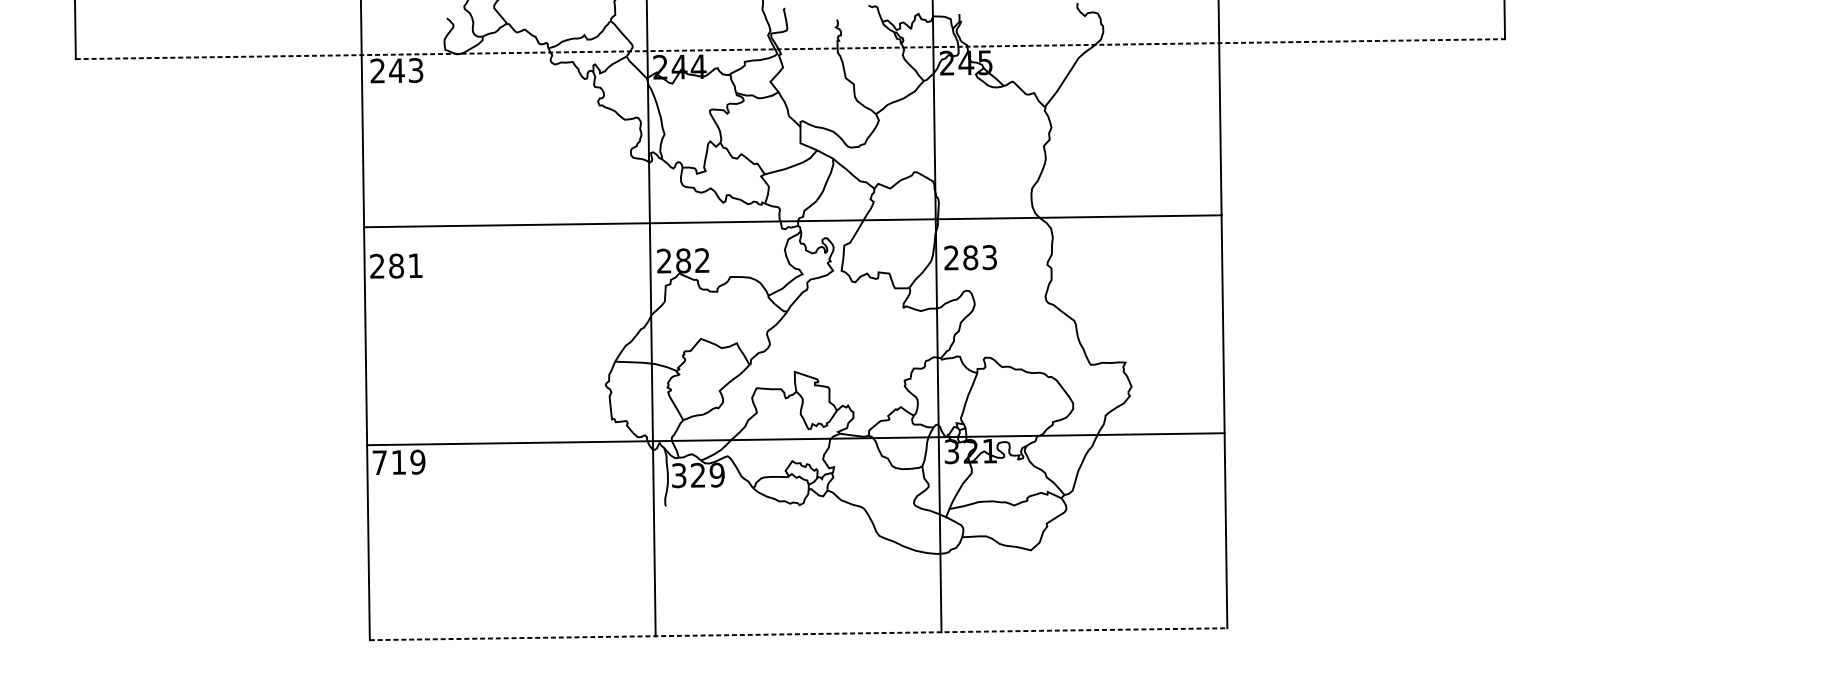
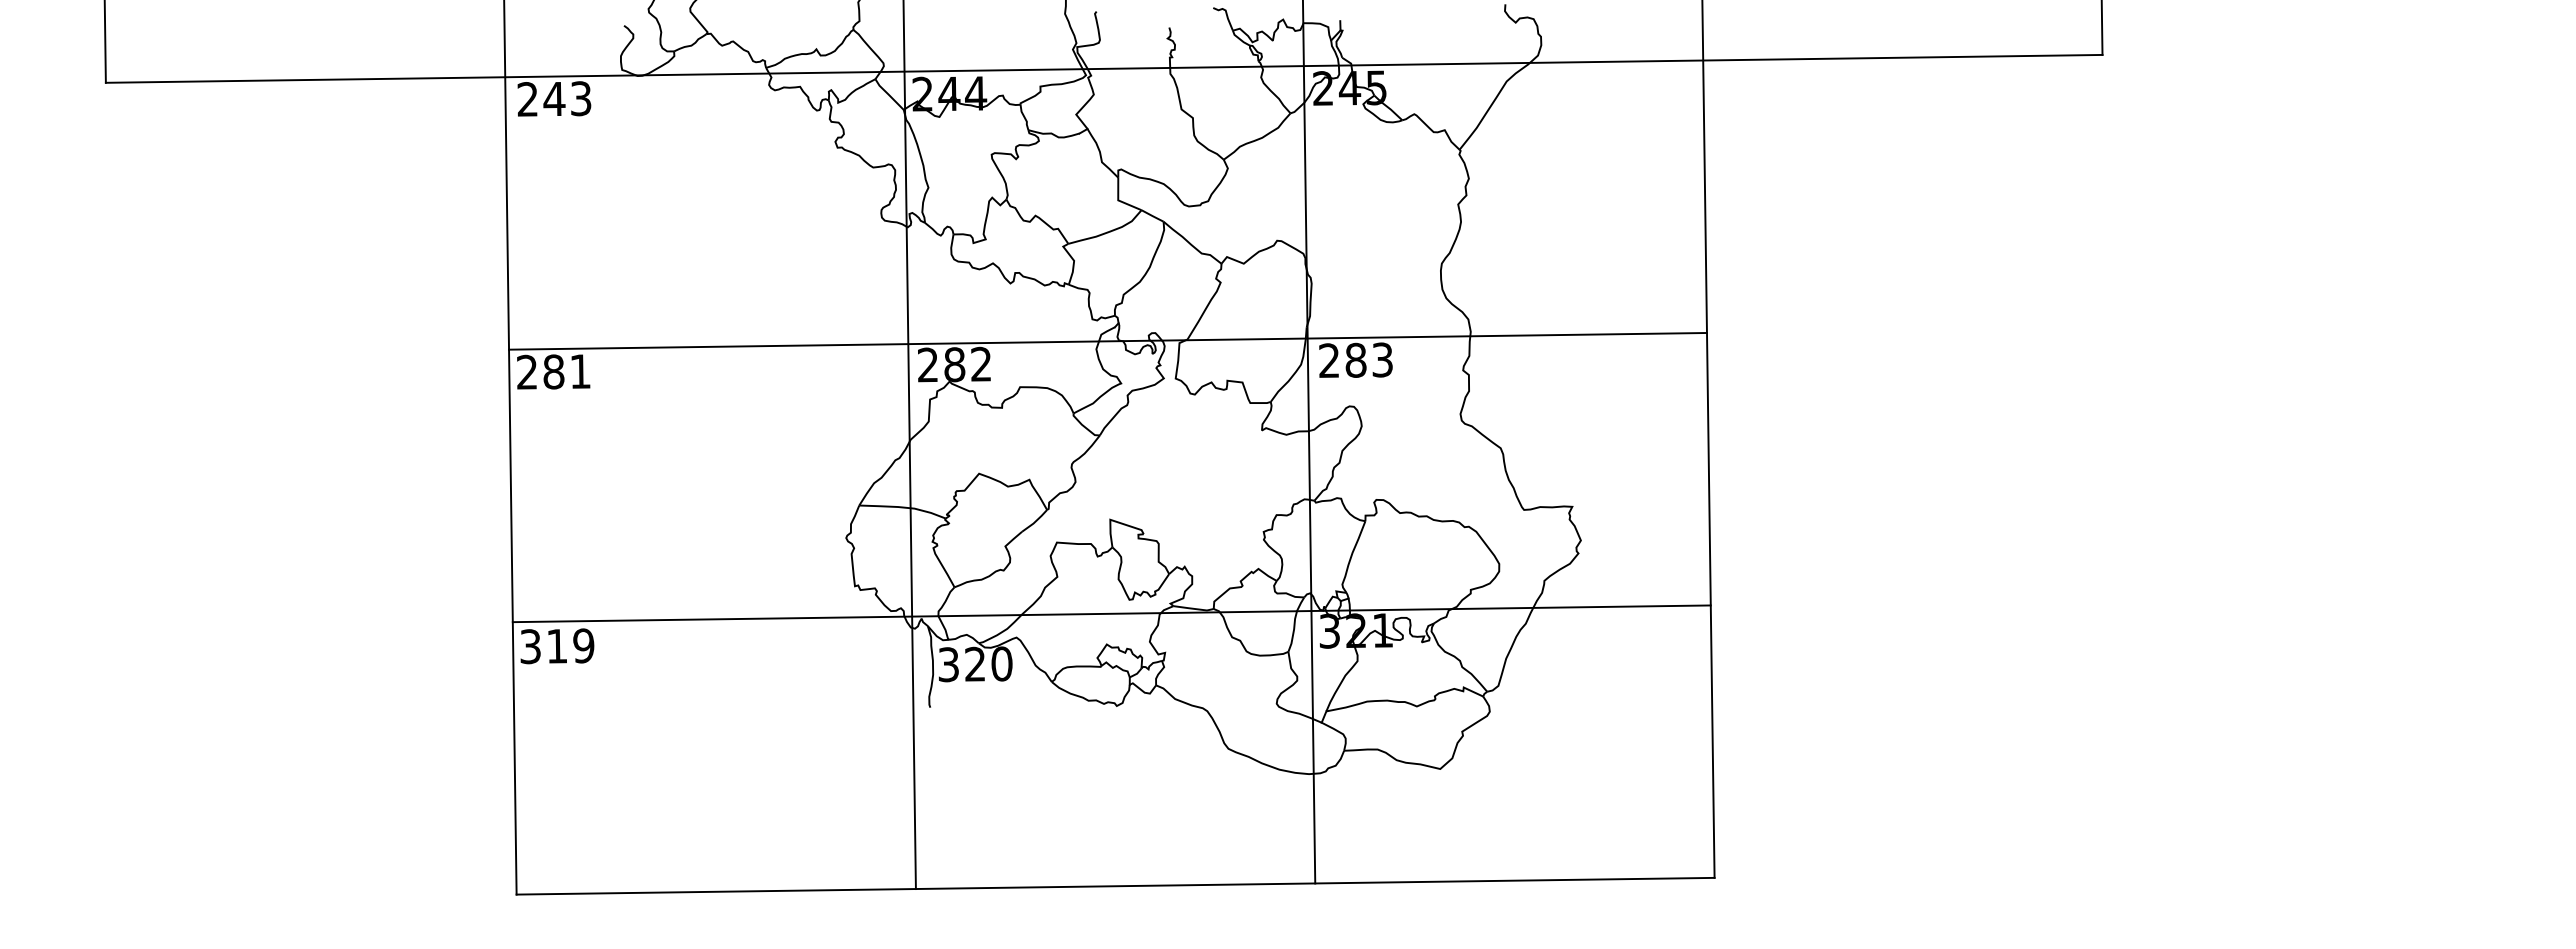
line: (790, 48) -> (1104, 68), dashed -> solid
line: (792, 220) -> (1107, 340), moved
text: (379, 462) -> (530, 646), 719 -> 319
text: (716, 474) -> (1001, 663), 329 -> 320
line: (799, 634) -> (1116, 886), dashed -> solid

